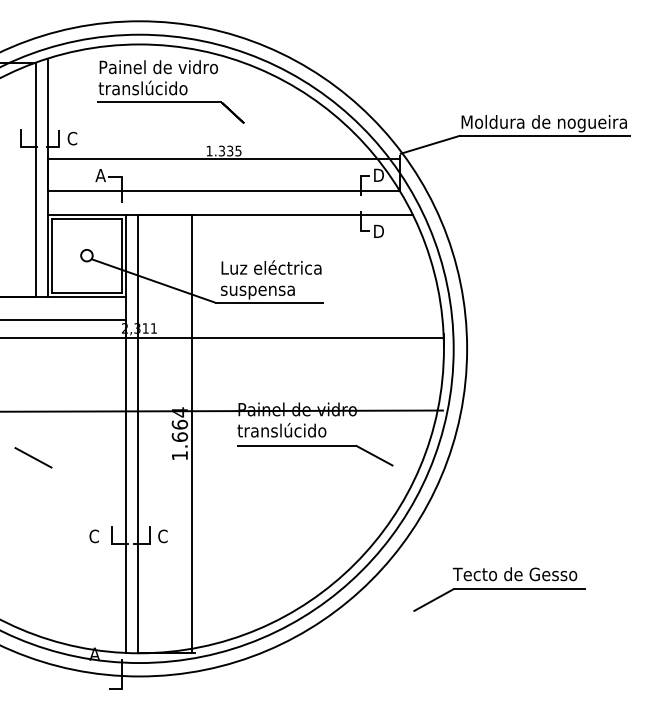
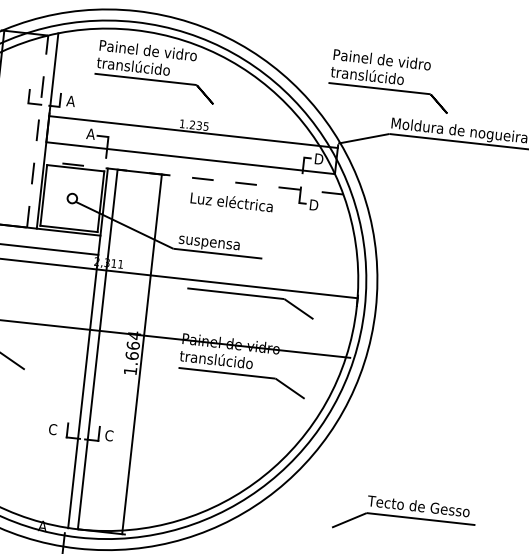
part: (453, 71) -> (389, 80), added
text: (72, 138) -> (71, 101), C -> A
text: (221, 151) -> (192, 125), 1.335 -> 1.235
line: (36, 179) -> (37, 131), solid -> dashed
line: (229, 214) -> (193, 177), solid -> dashed
text: (271, 267) -> (231, 201), moved
part: (315, 349) -> (251, 296), added
part: (499, 589) -> (404, 517), moved

